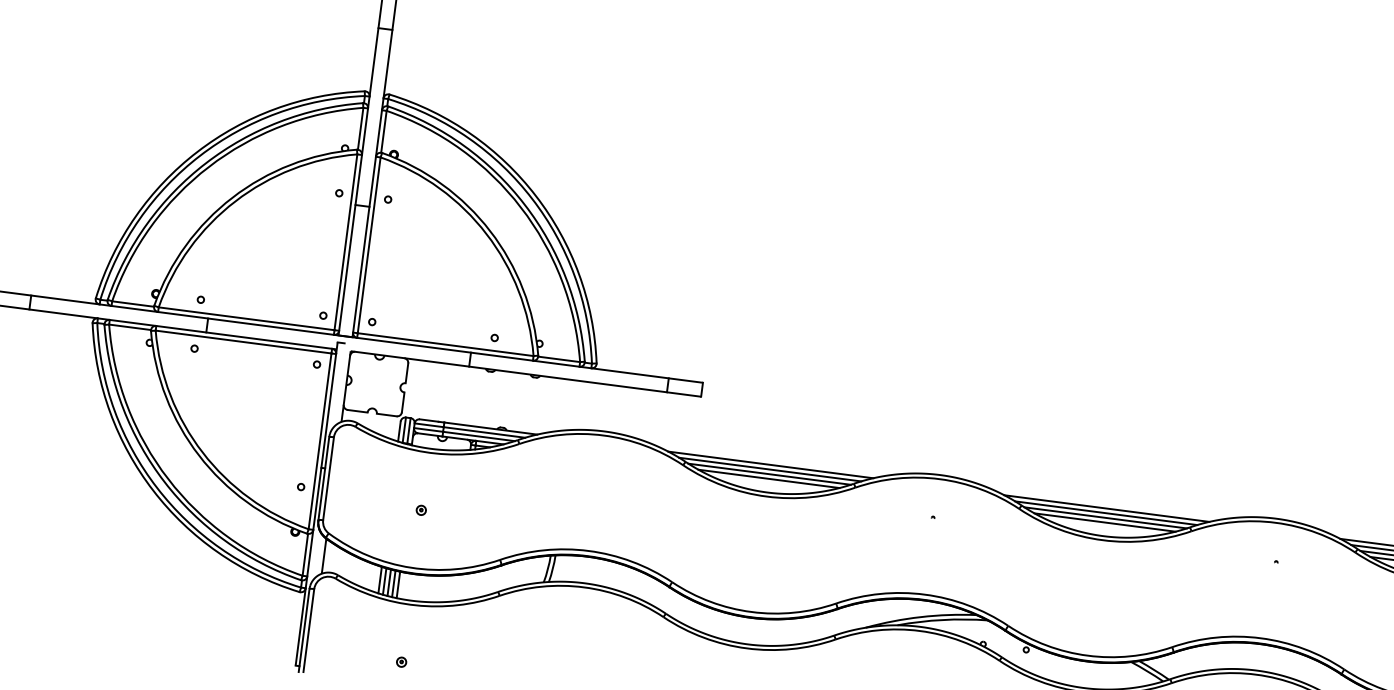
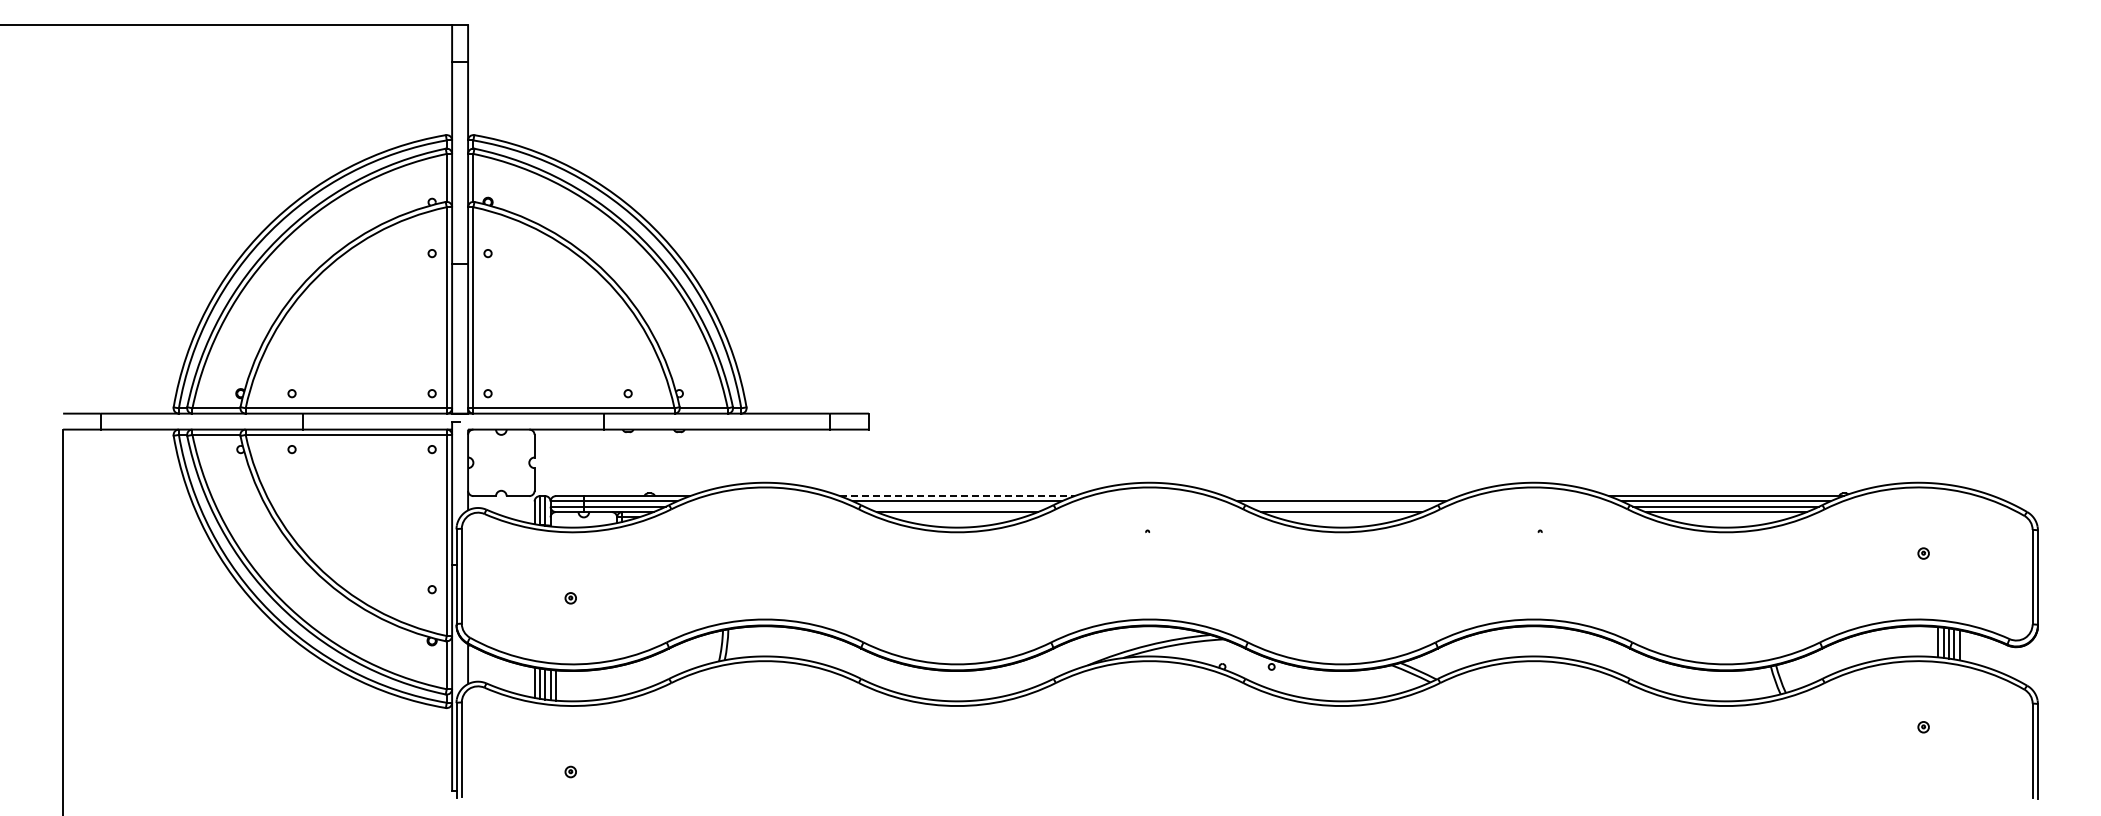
line: (770, 465) -> (957, 496), solid -> dashed
line: (769, 474) -> (957, 506), removed
line: (1106, 508) -> (1341, 496), removed
line: (1105, 517) -> (1341, 506), removed

